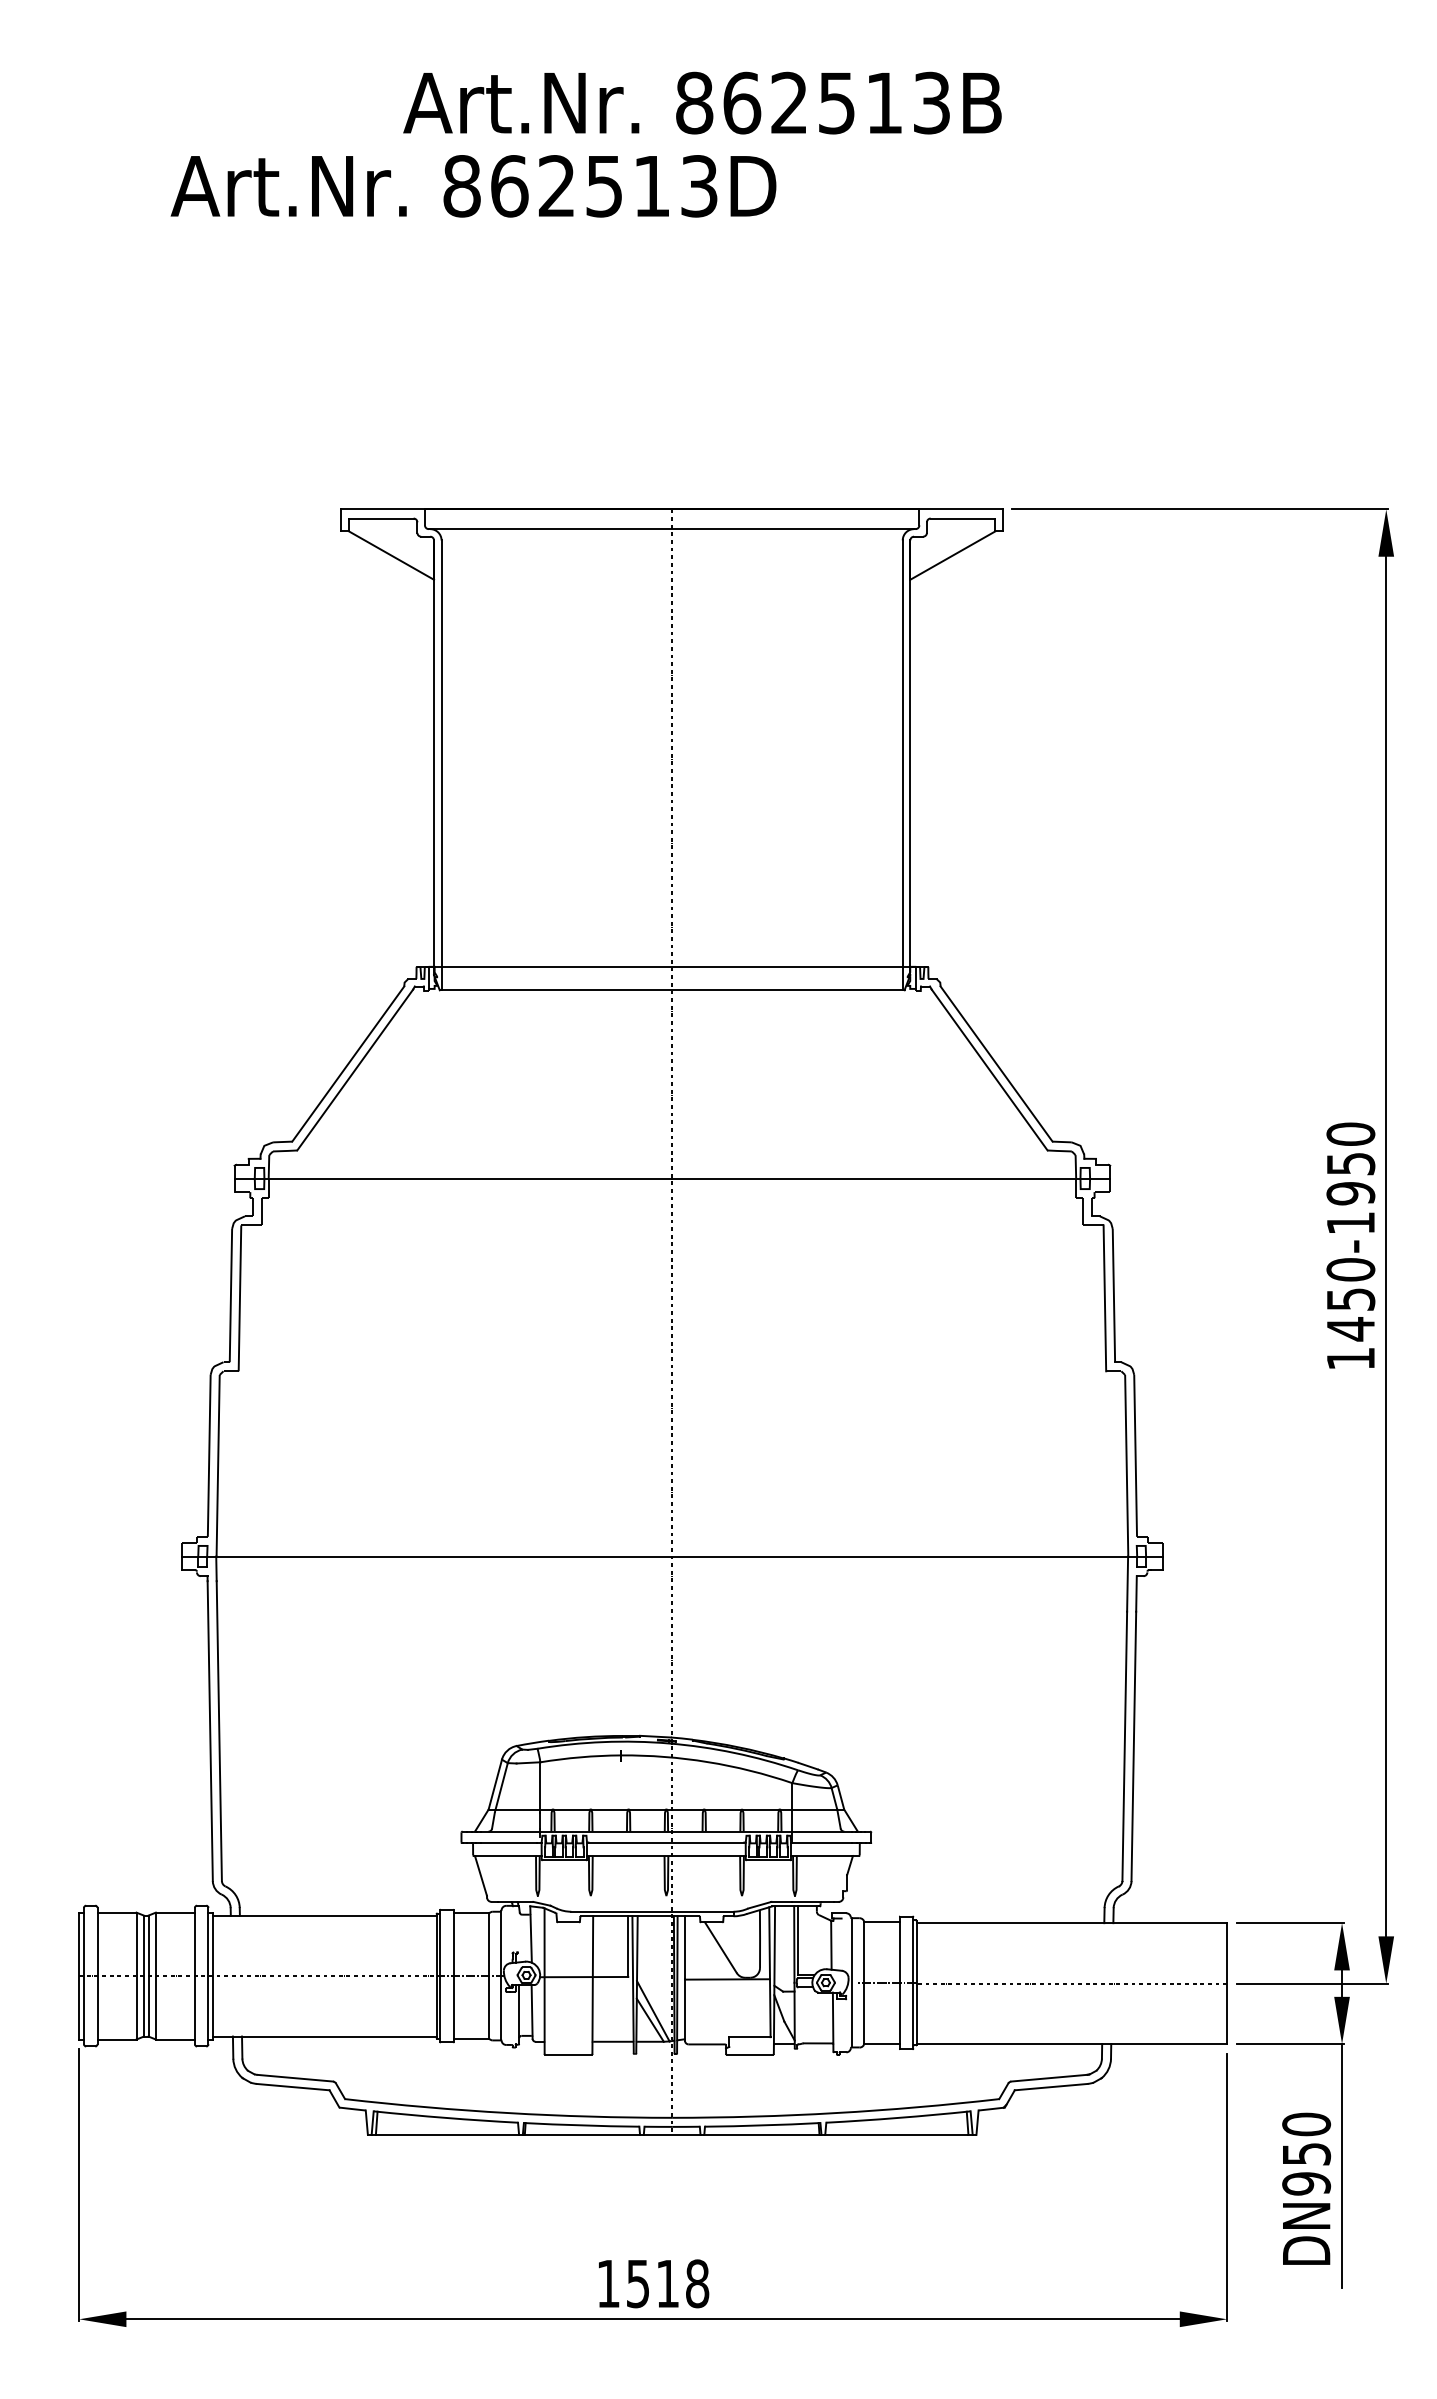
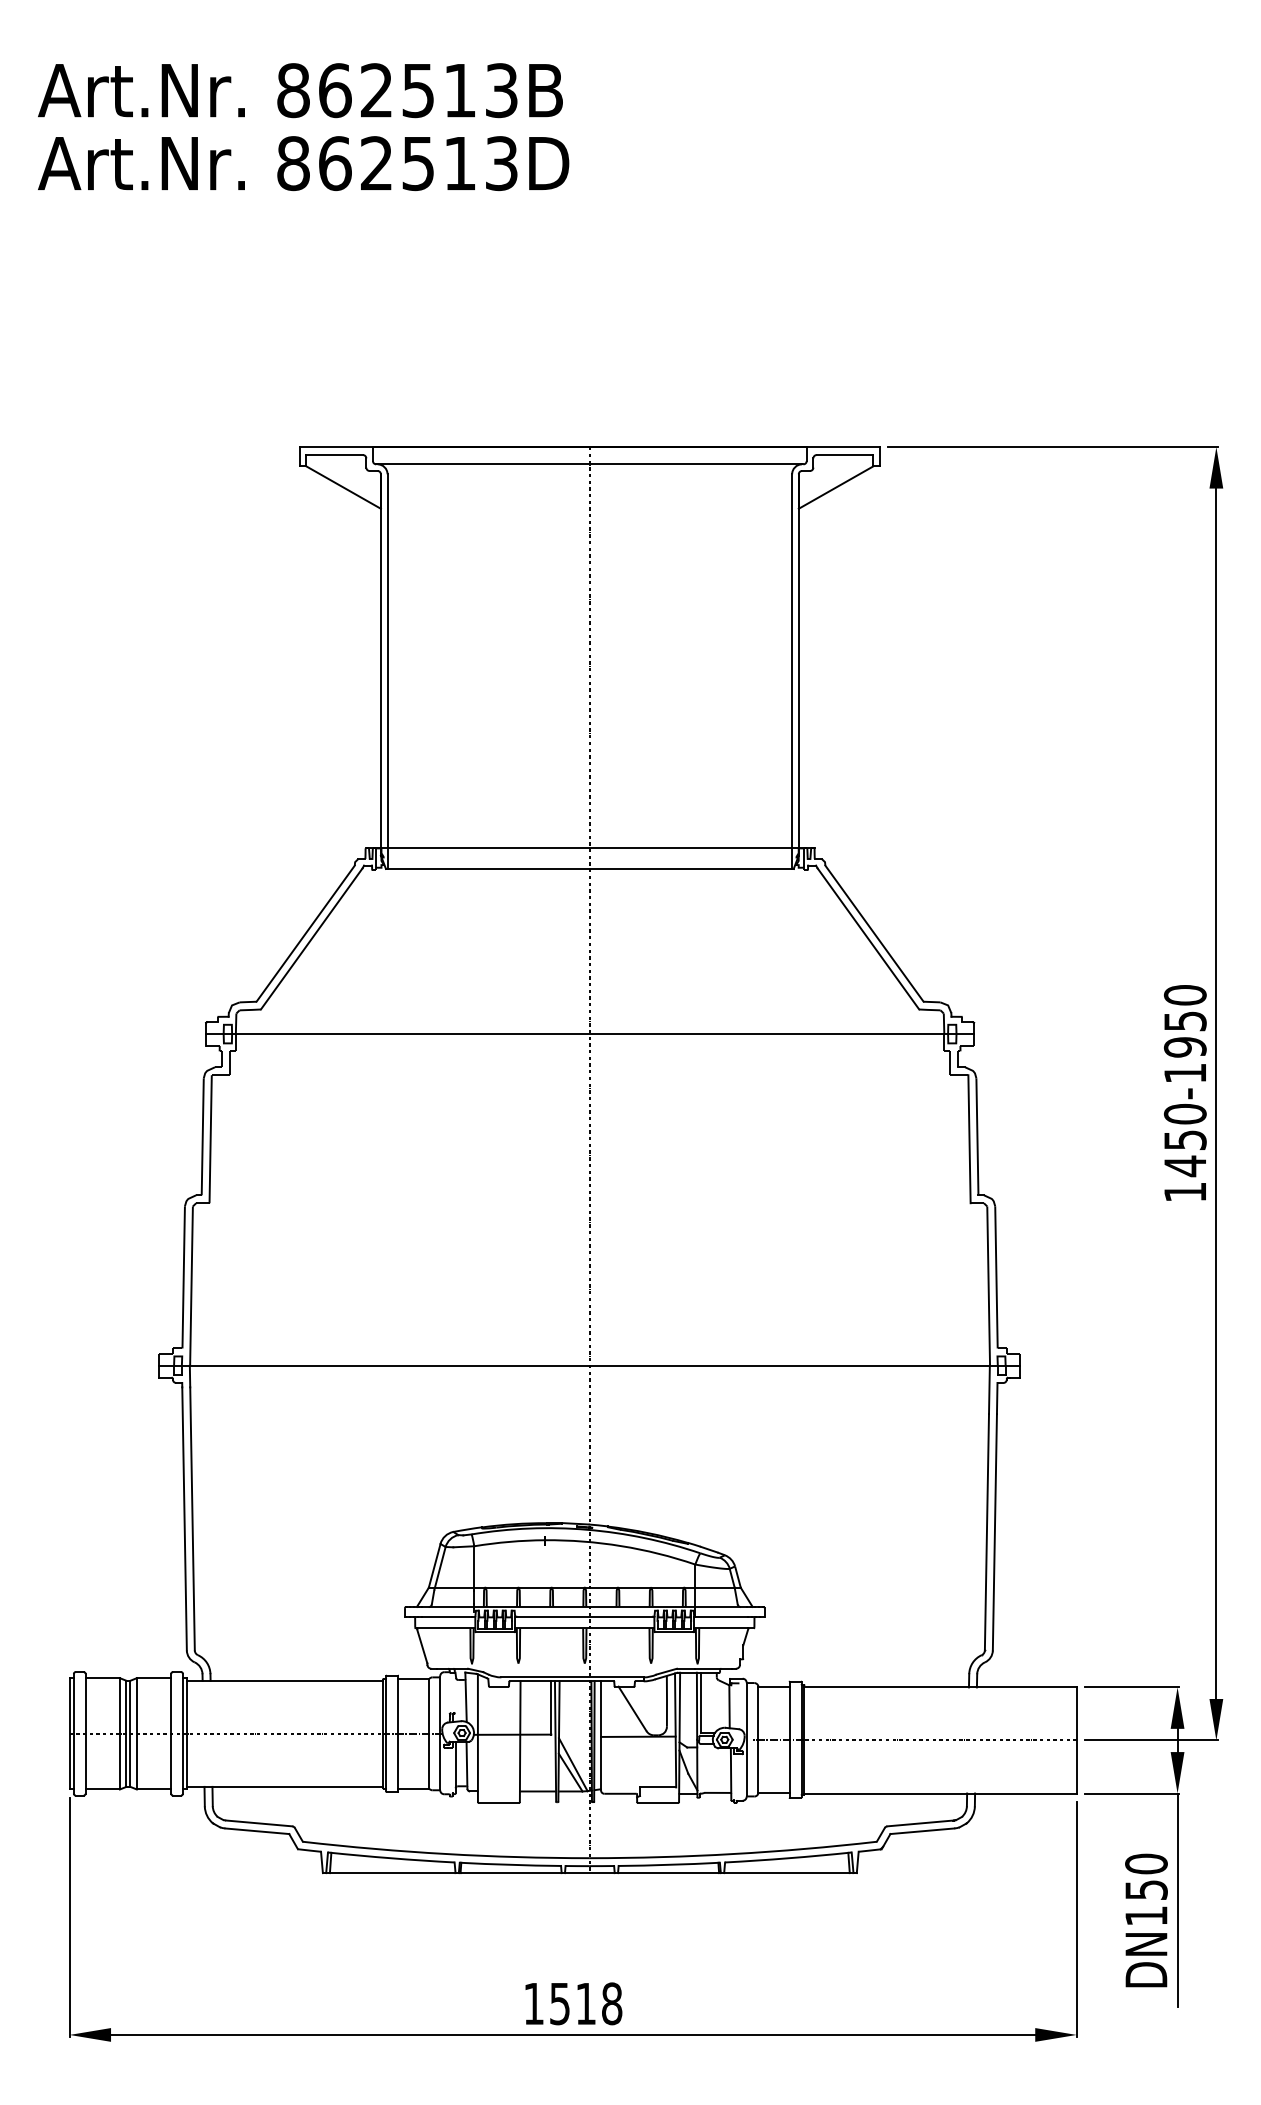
text: (702, 103) -> (300, 90), moved
text: (473, 186) -> (303, 163), moved
text: (1306, 2184) -> (1146, 1916), DN950 -> DN150

